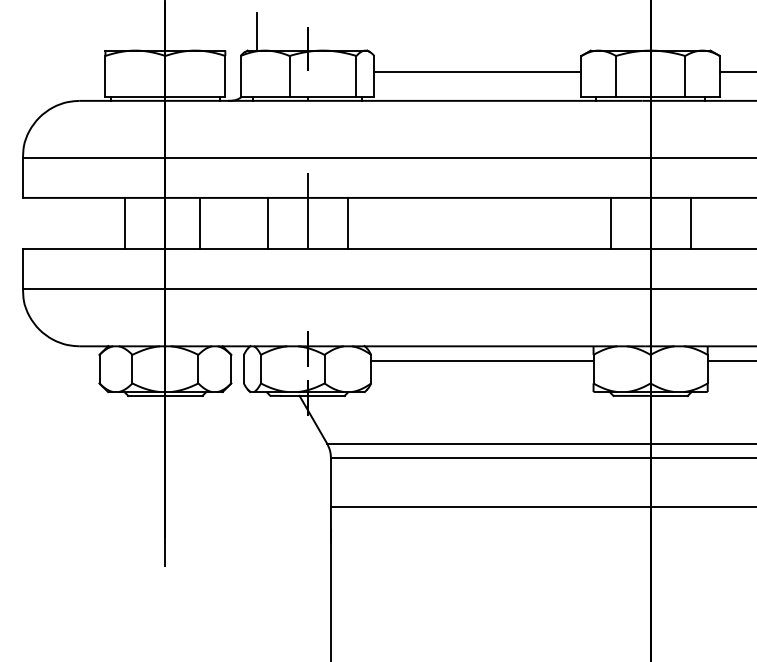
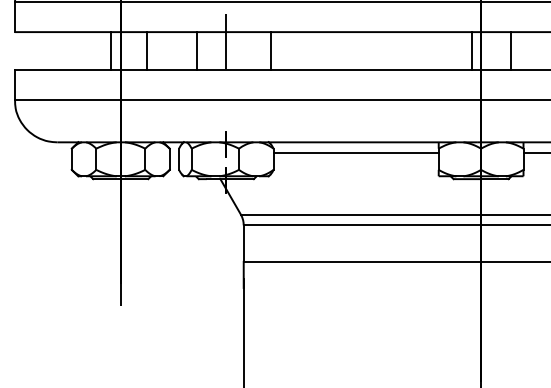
line: (125, 223) -> (111, 51), moved
line: (347, 223) -> (270, 51), moved
line: (610, 223) -> (471, 51), moved

